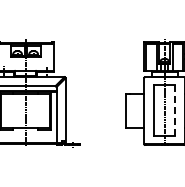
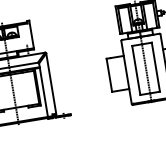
line: (174, 110) -> (155, 67), dashed -> solid

